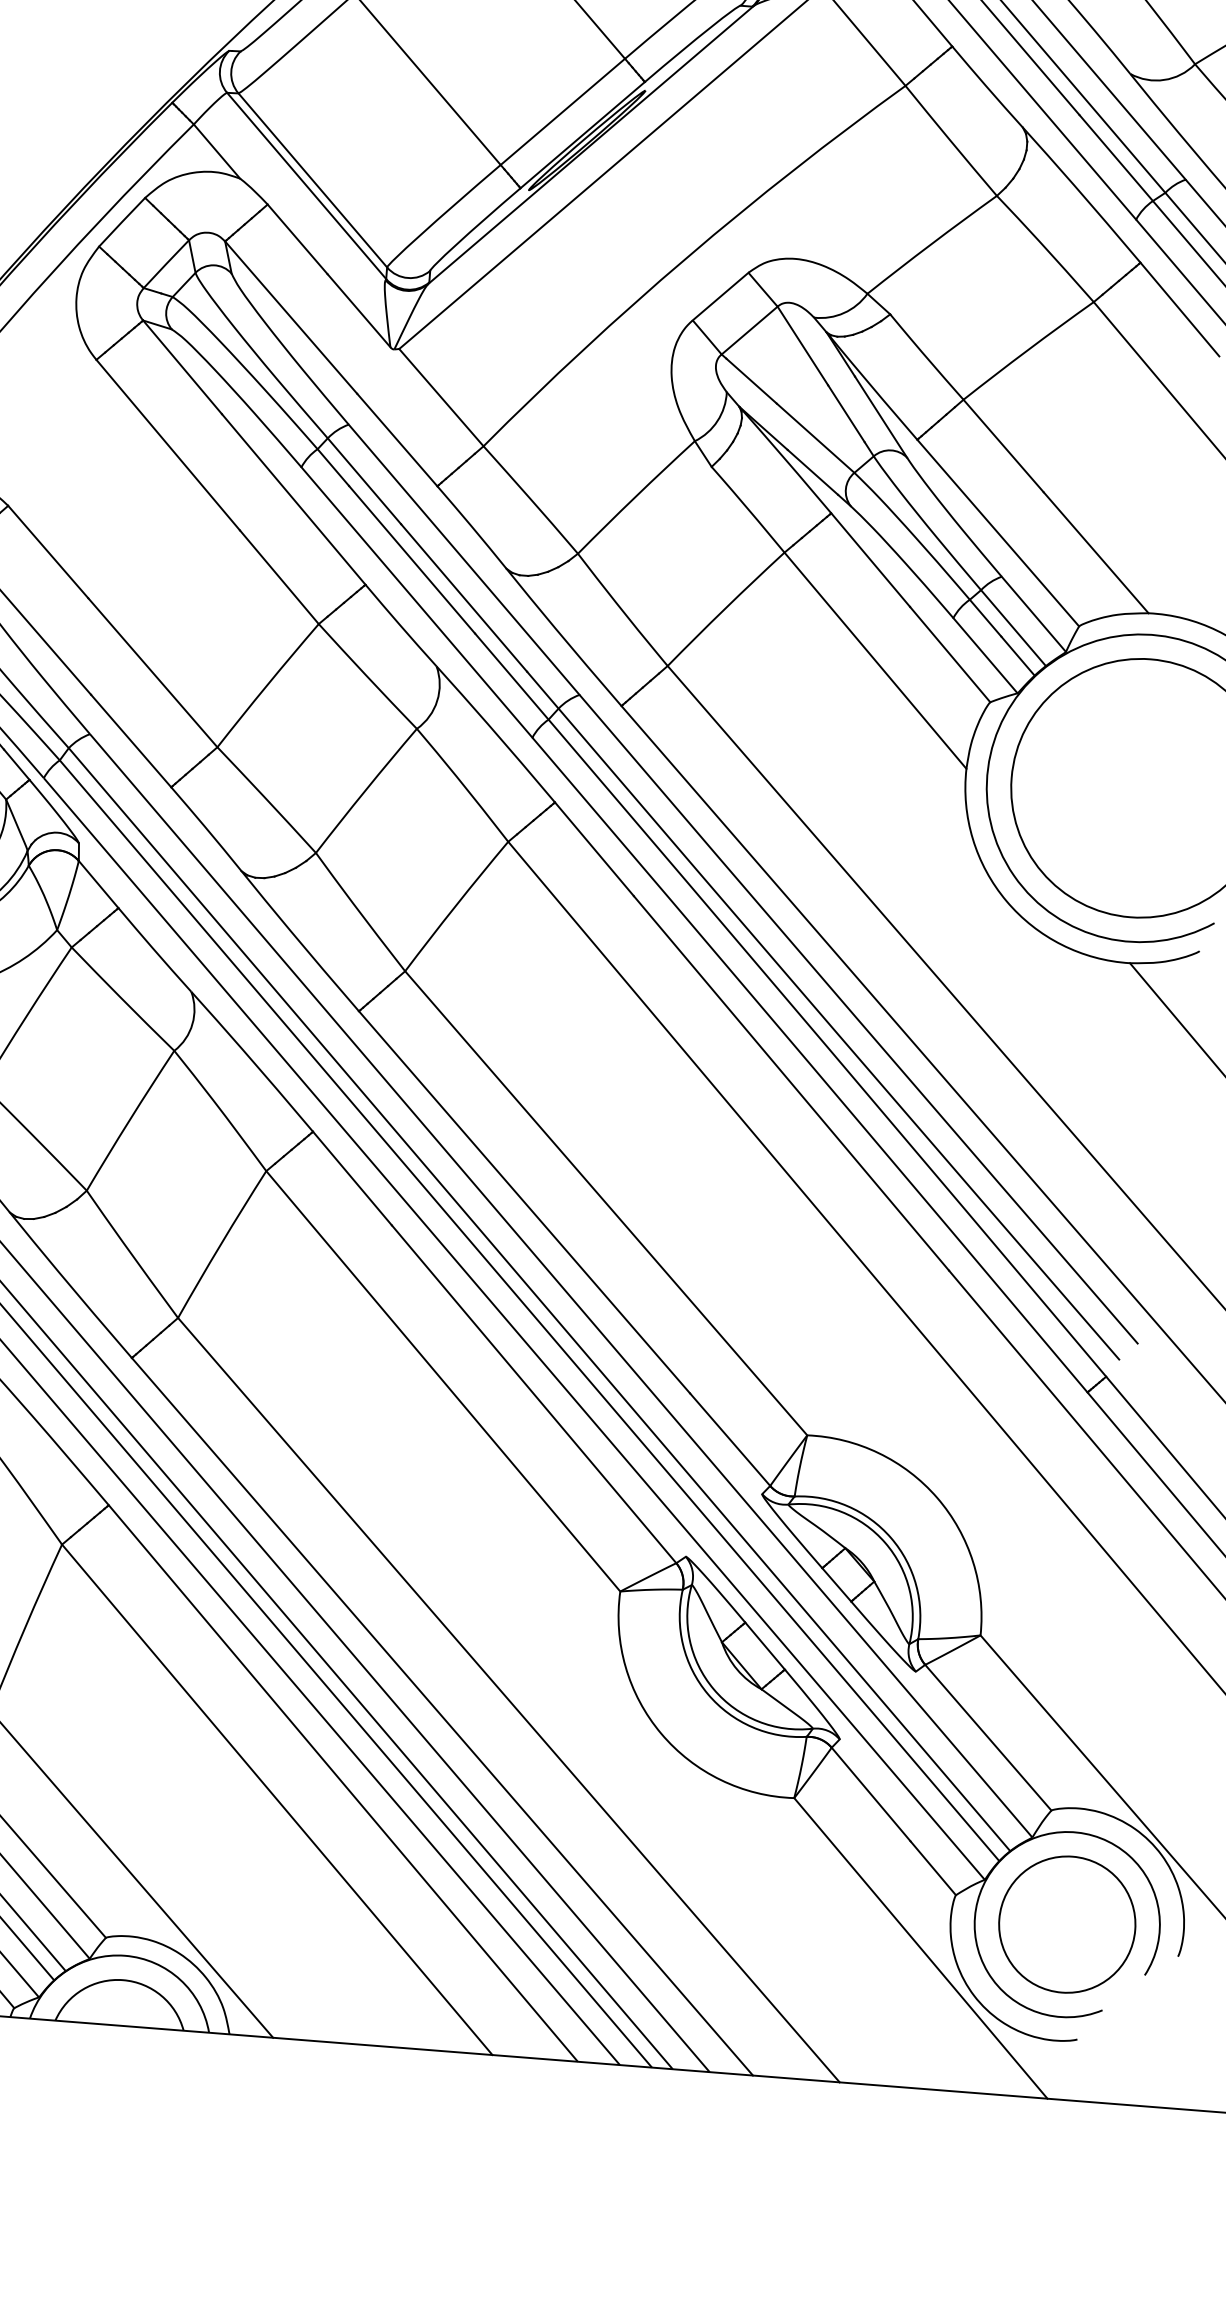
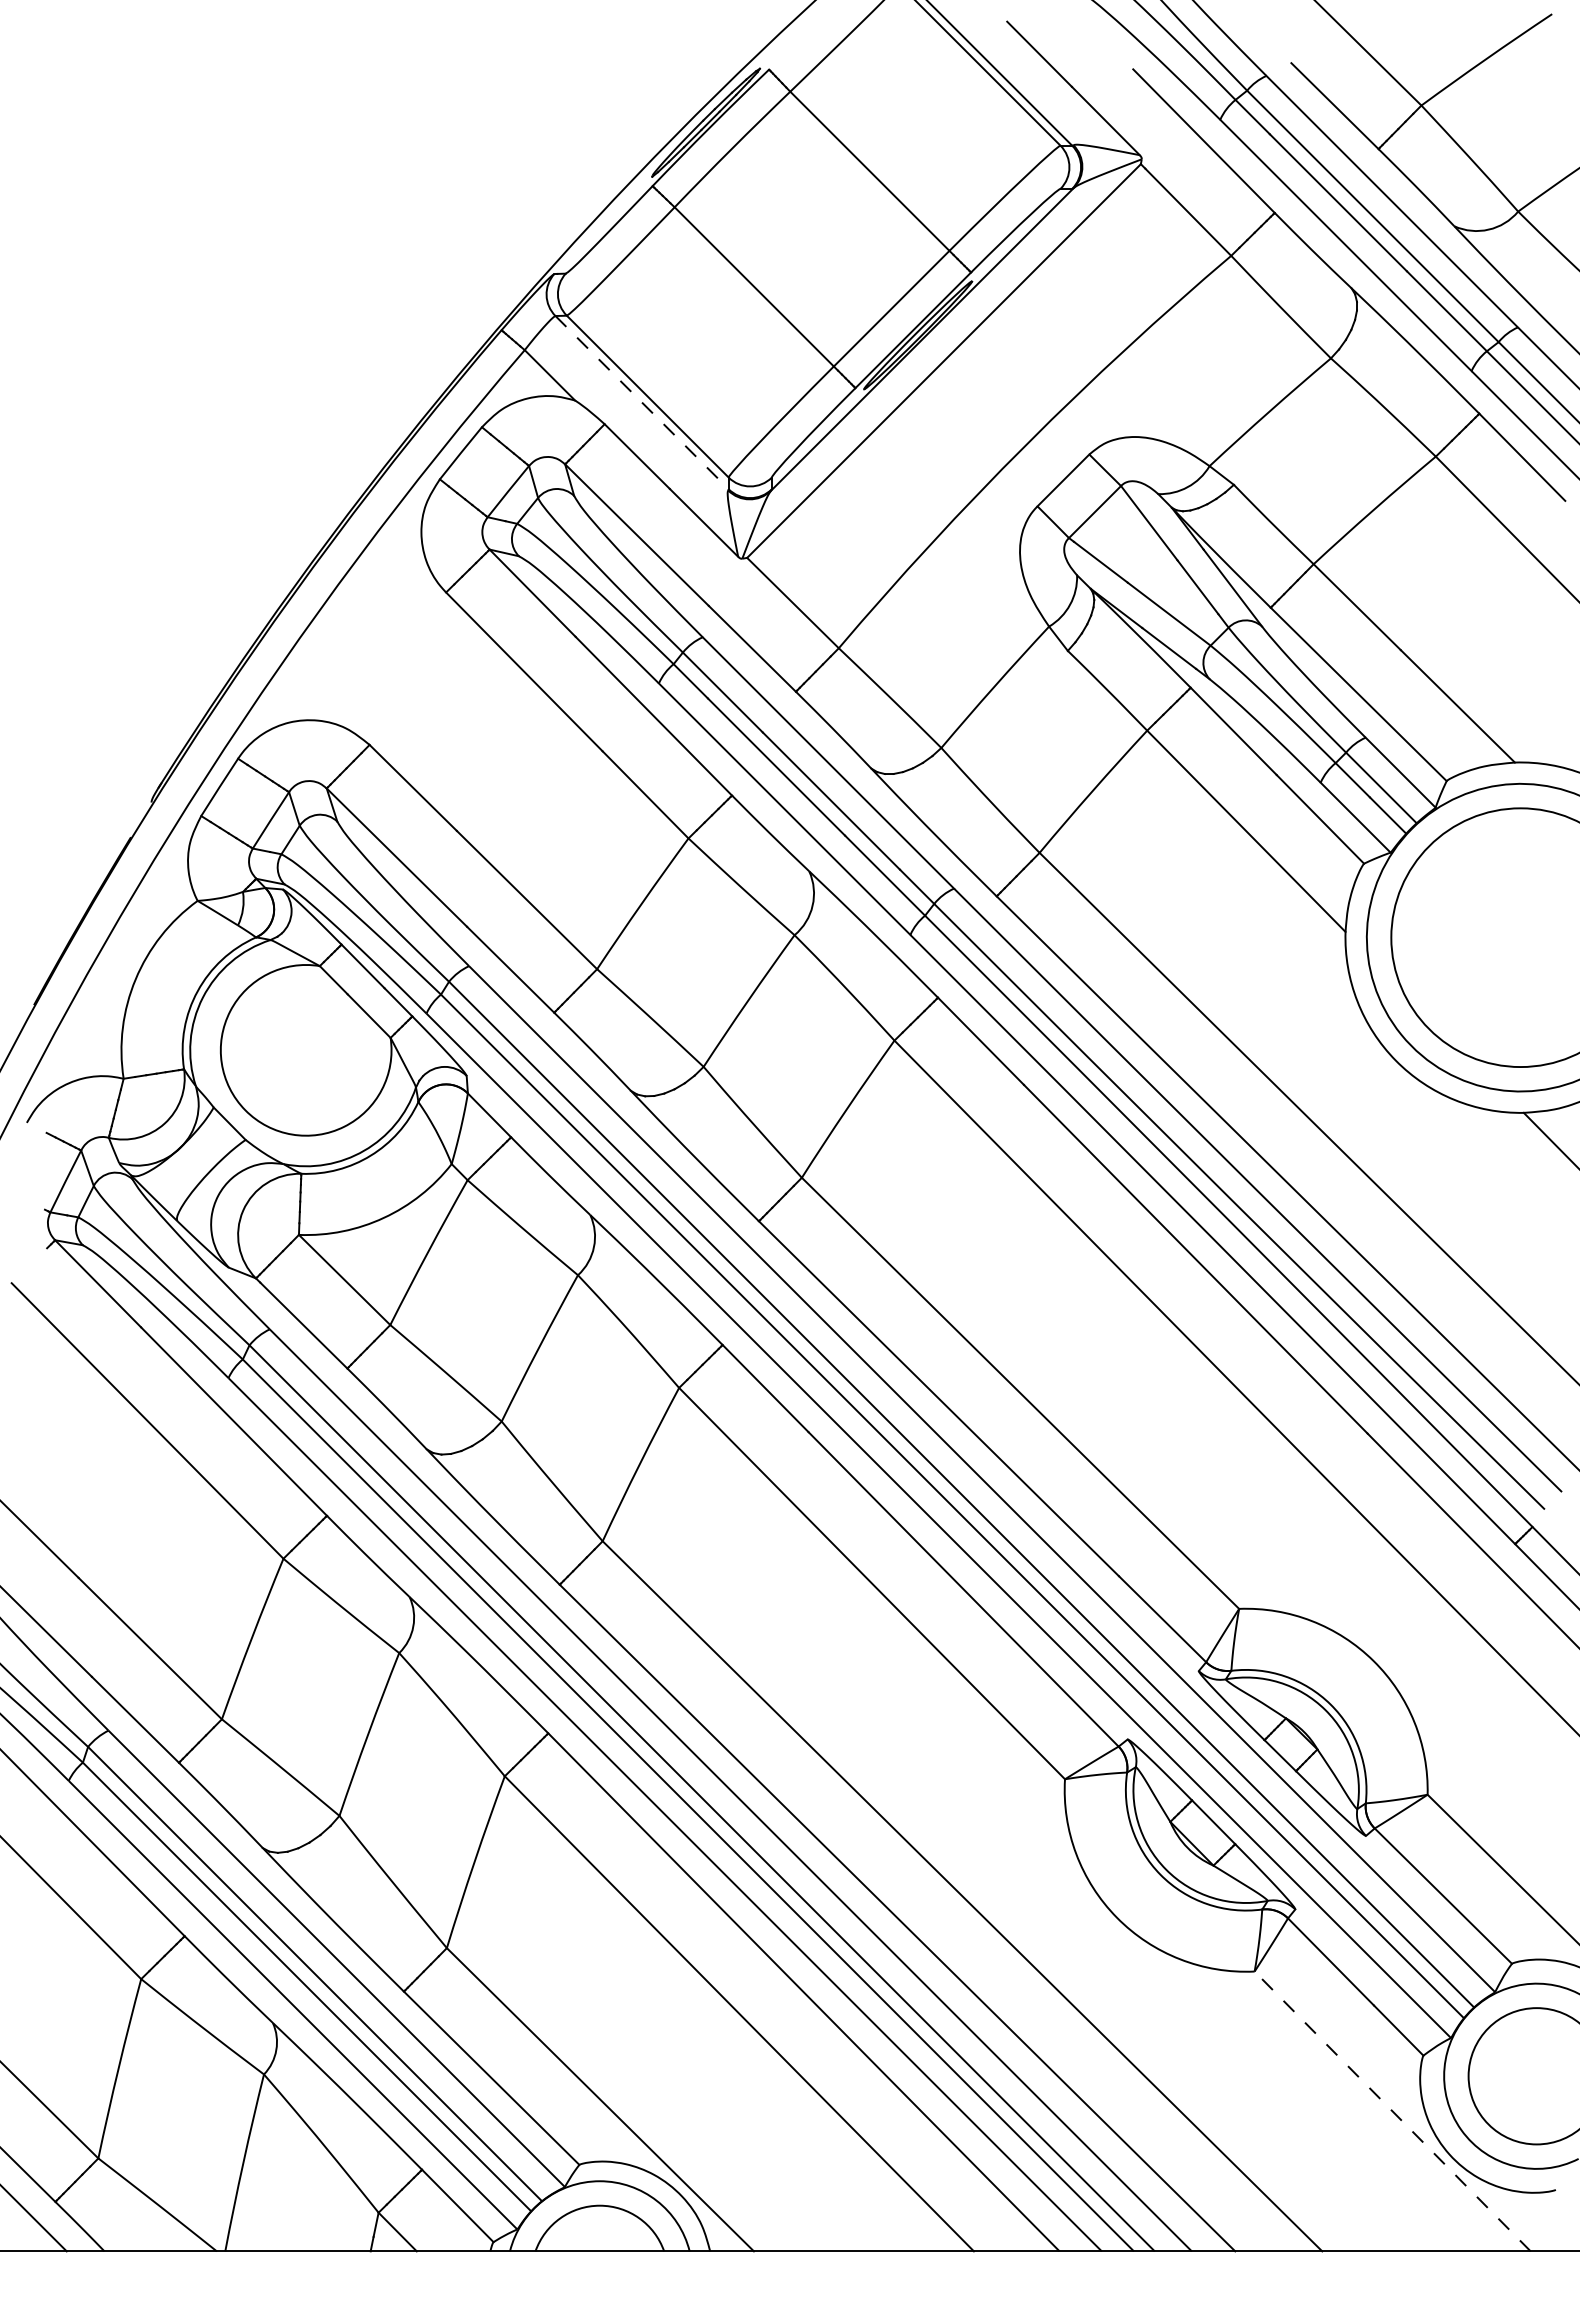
line: (307, 185) -> (642, 402), solid -> dashed
line: (920, 1948) -> (1392, 2111), solid -> dashed

